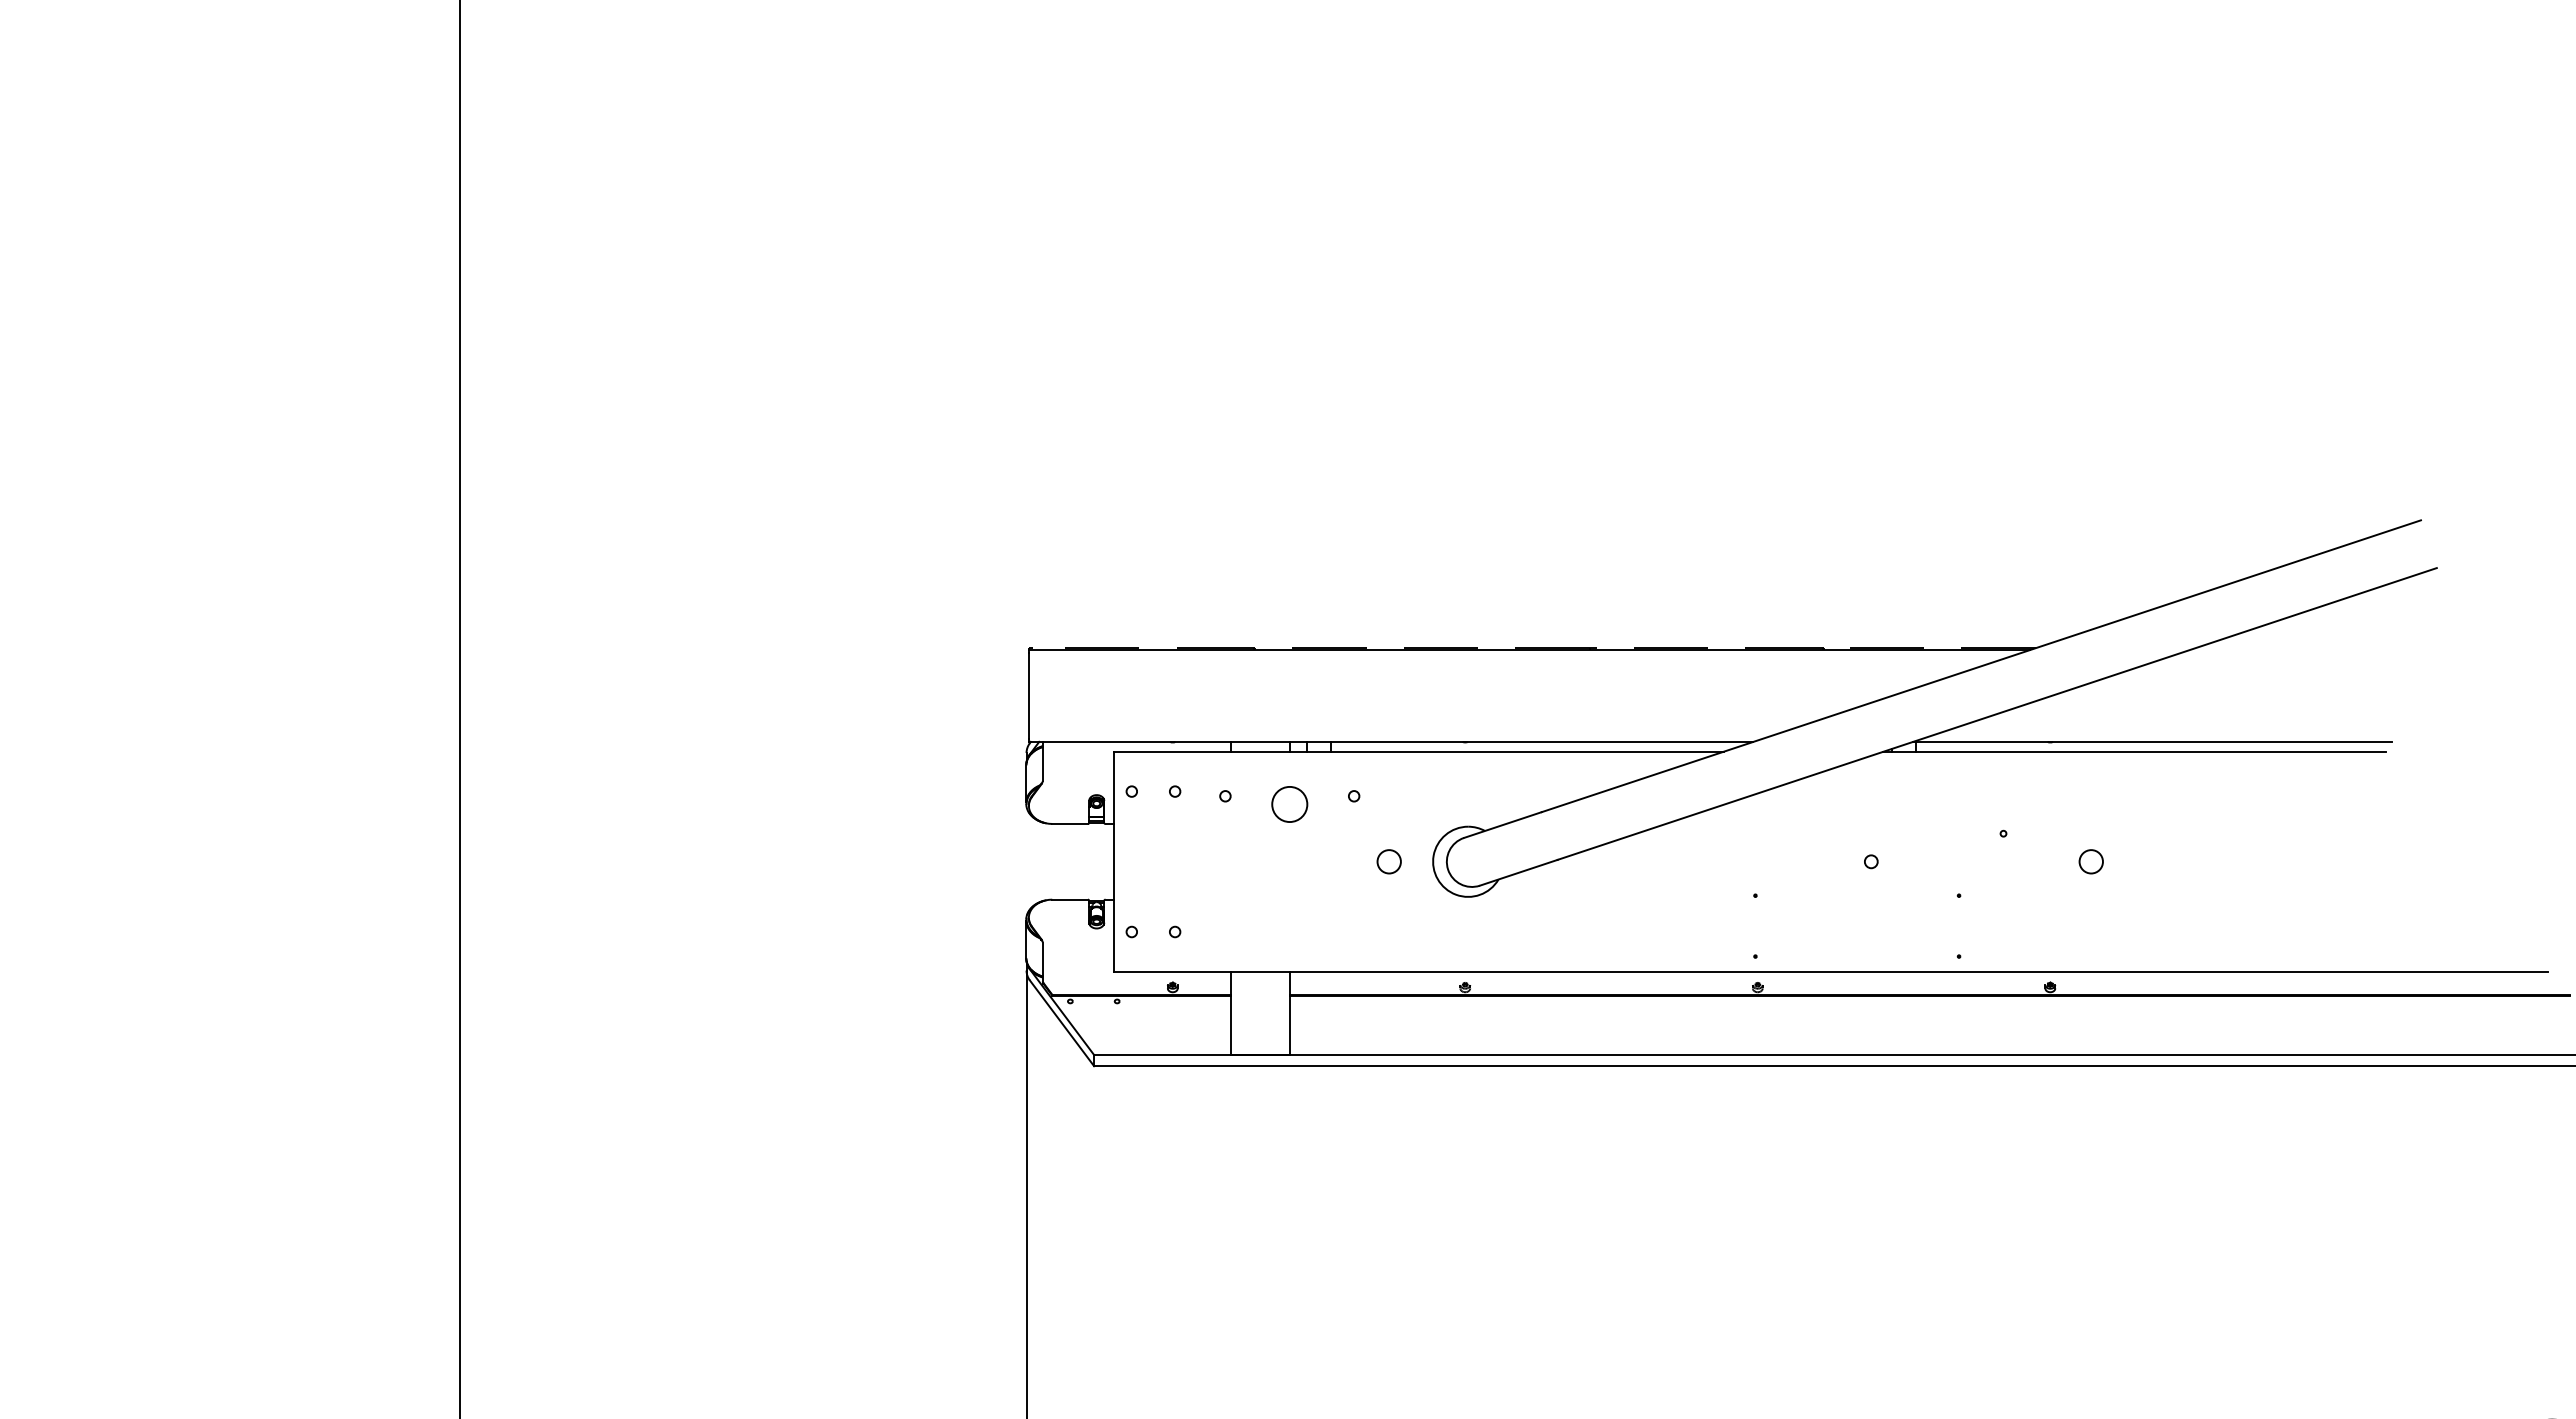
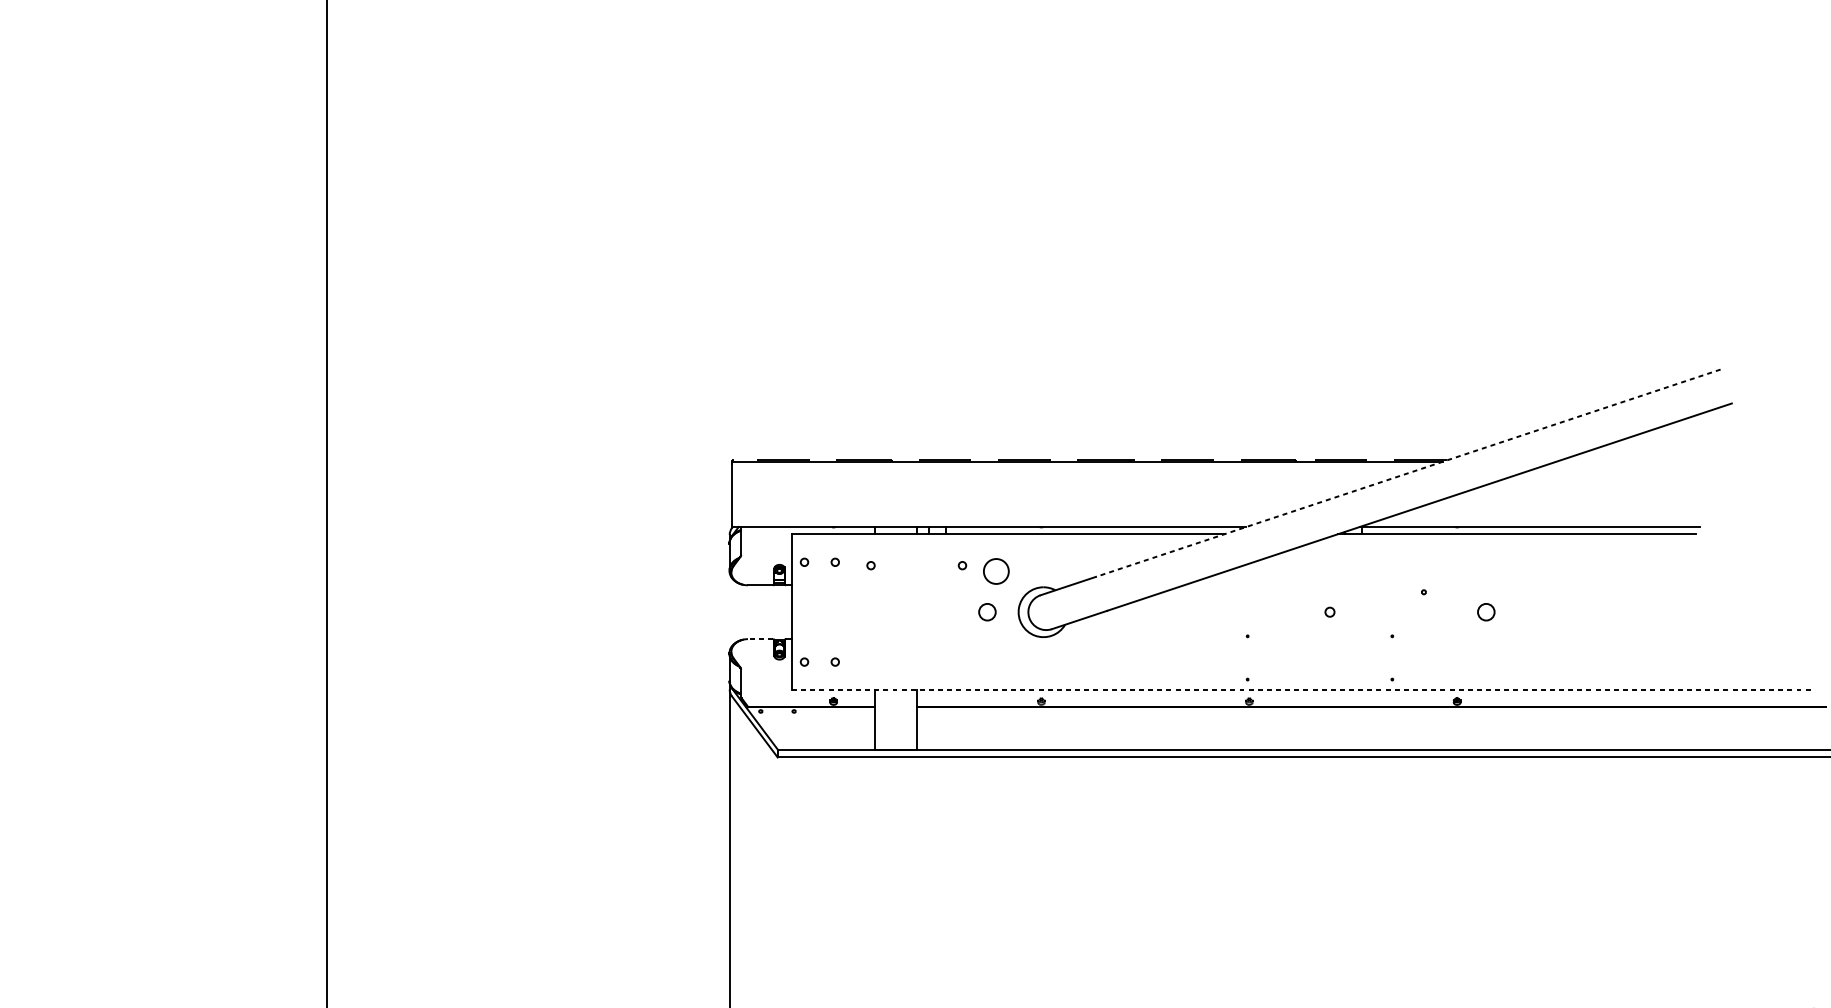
line: (1980, 666) -> (1407, 473), solid -> dashed
circle: (1289, 804) -> (996, 571), moved
line: (1070, 899) -> (760, 639), solid -> dashed
line: (1830, 971) -> (1301, 690), solid -> dashed

